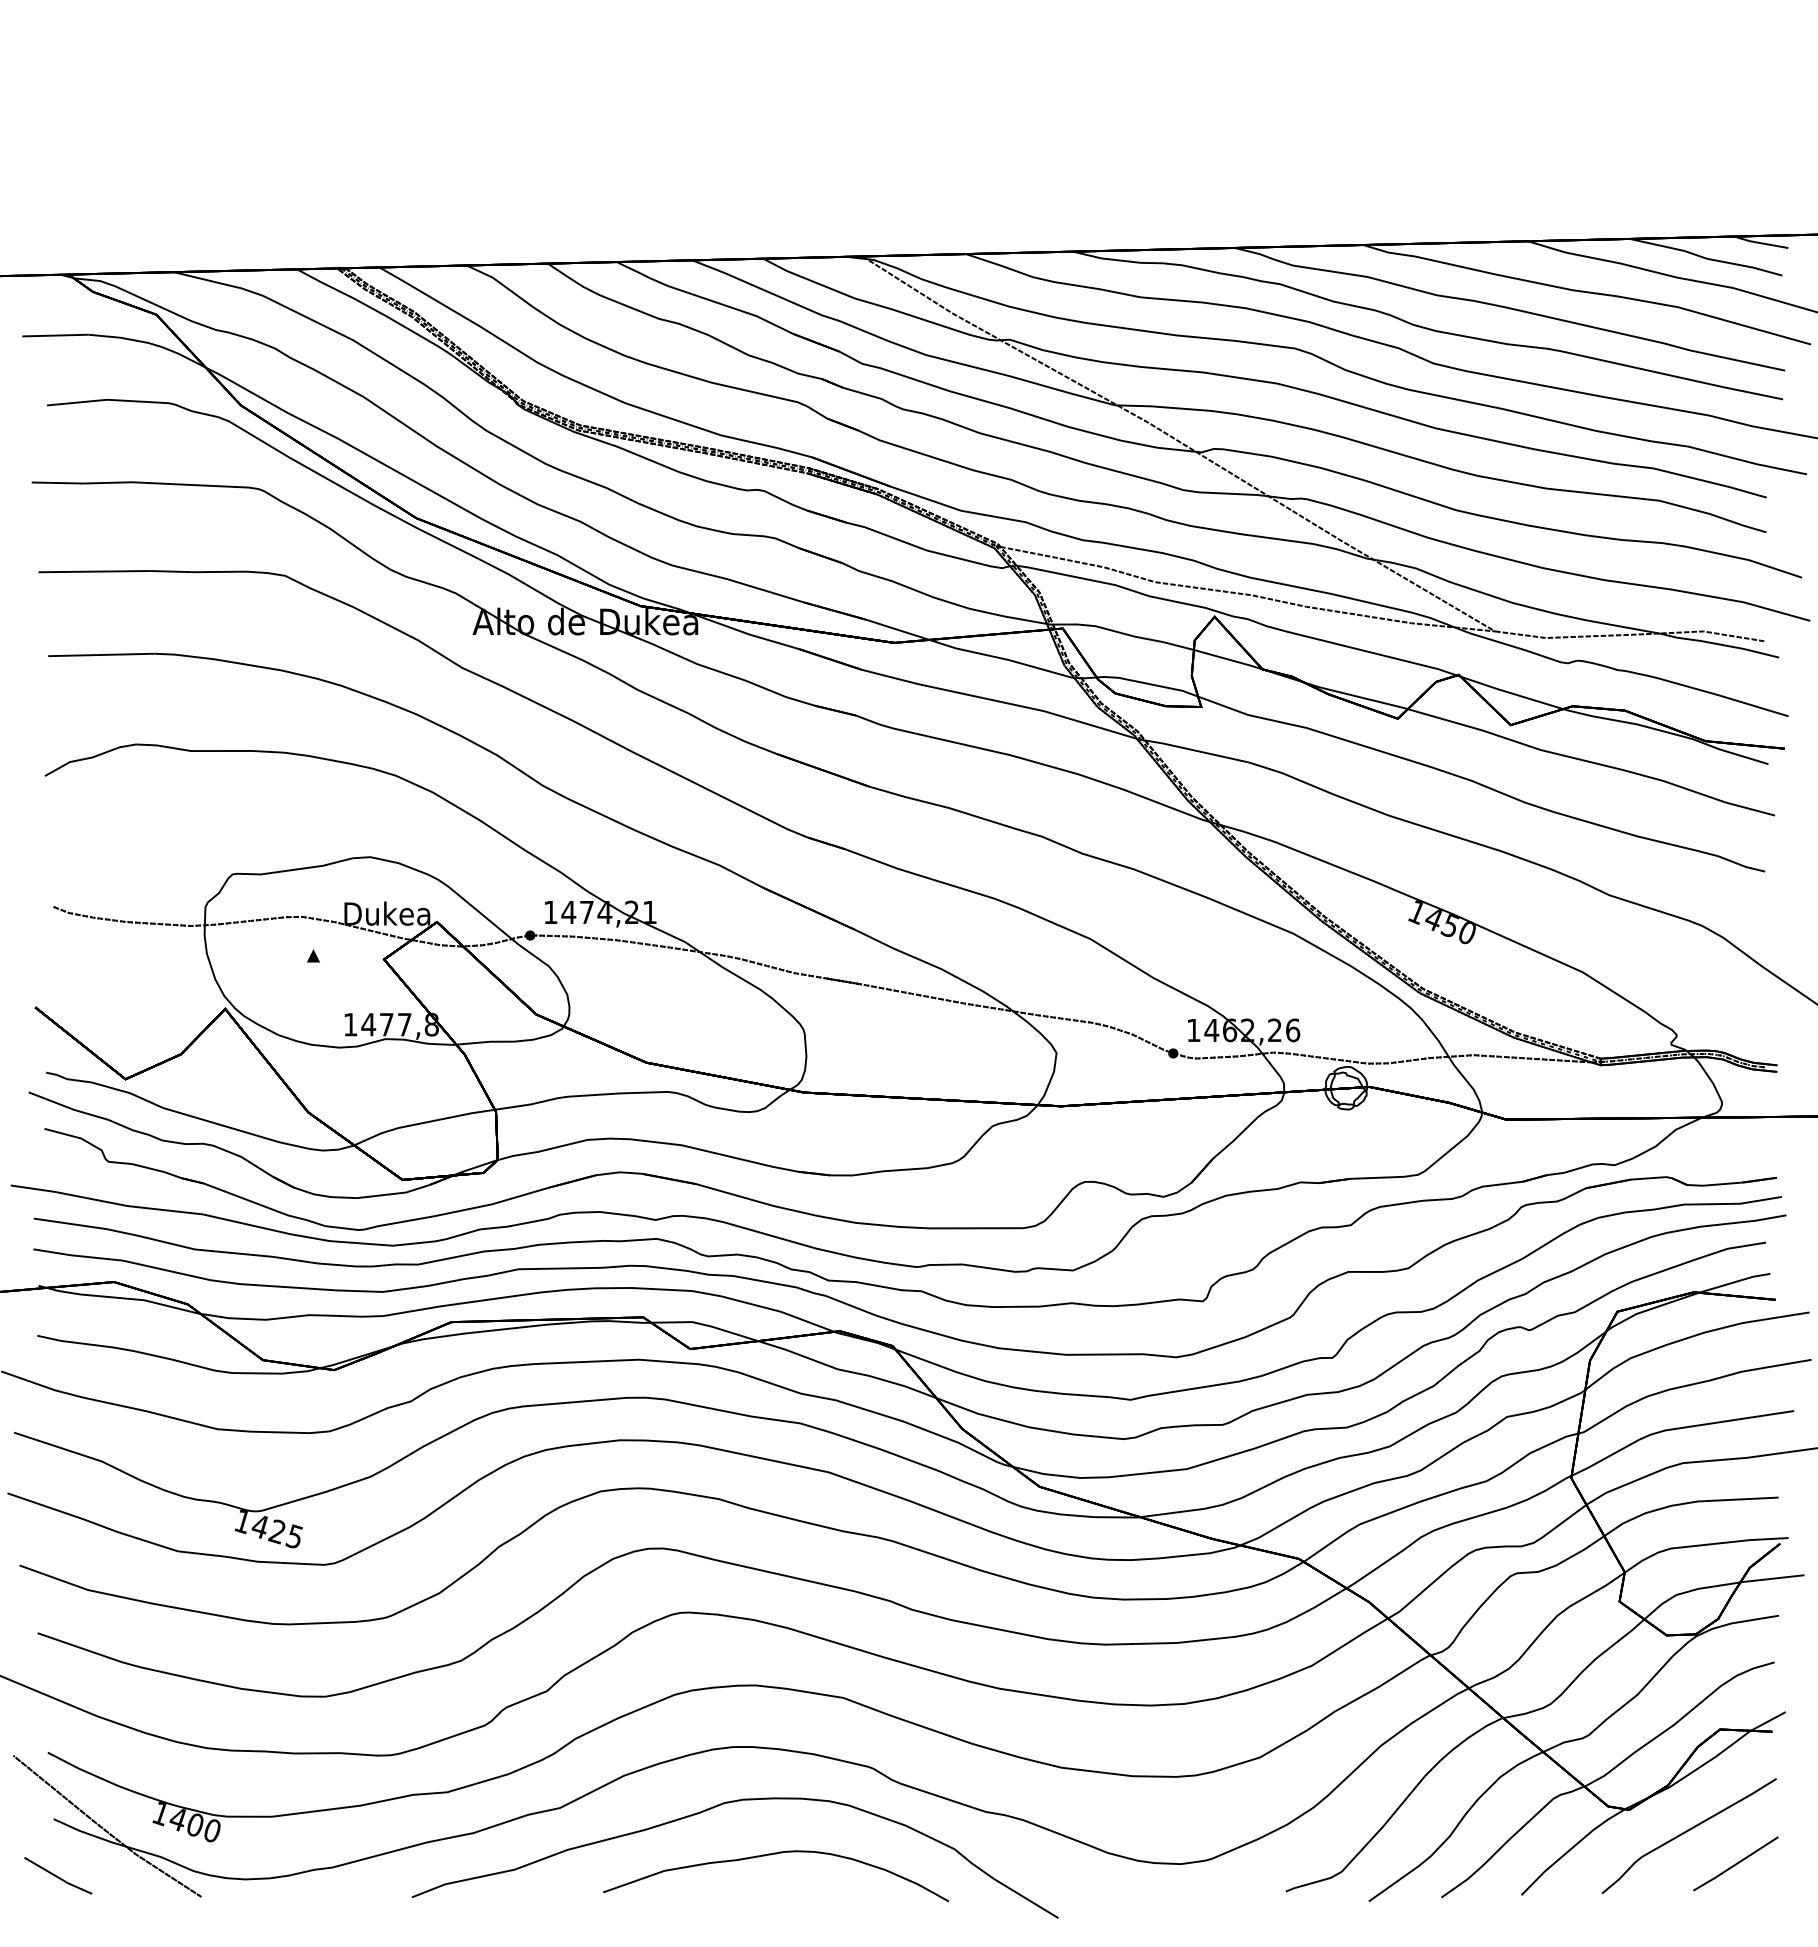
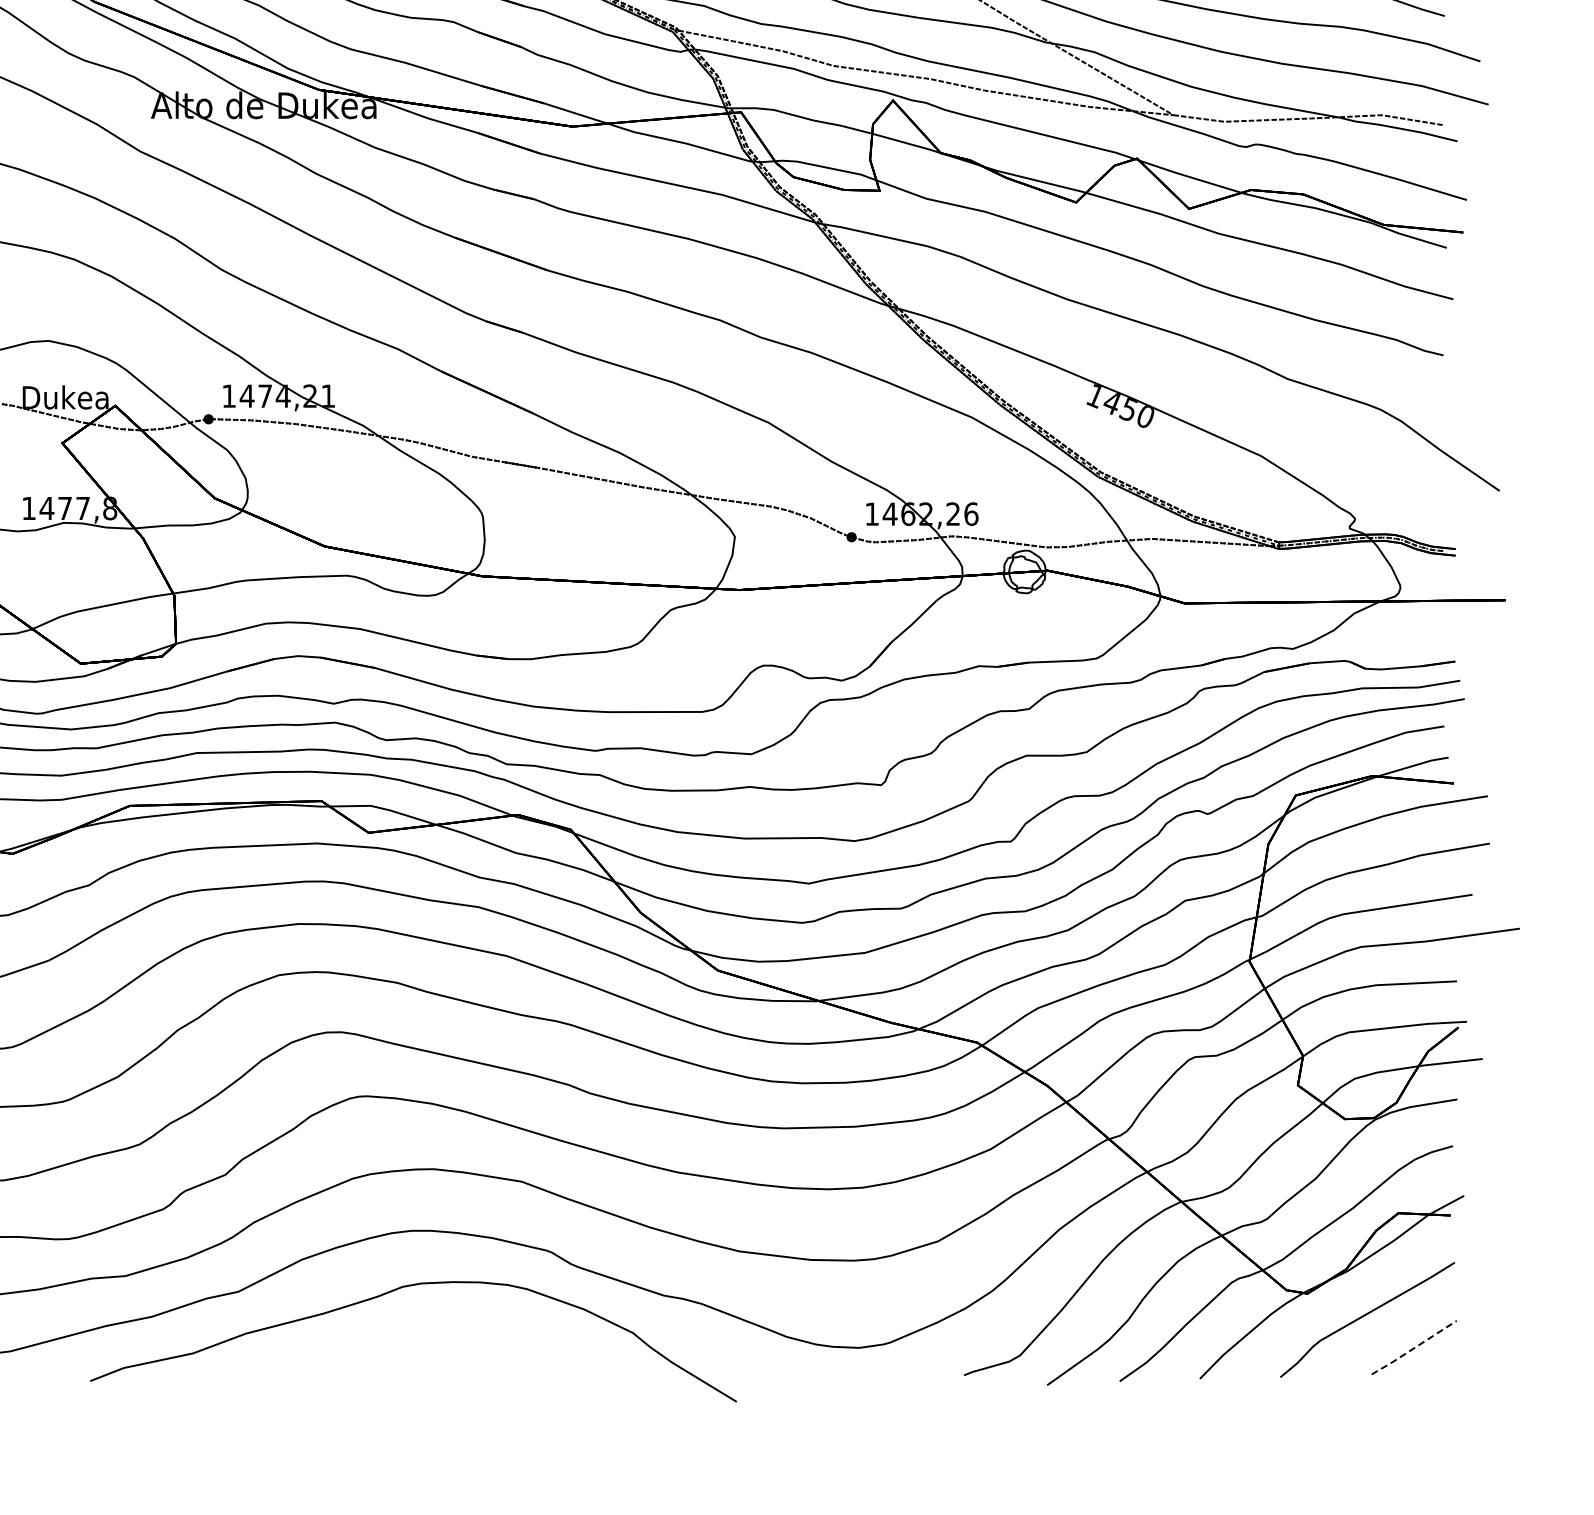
curve: (770, 1855) -> (448, 1339), removed
line: (1735, 1864) -> (1413, 1348), solid -> dashed

